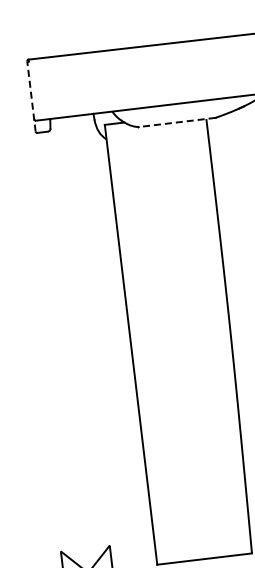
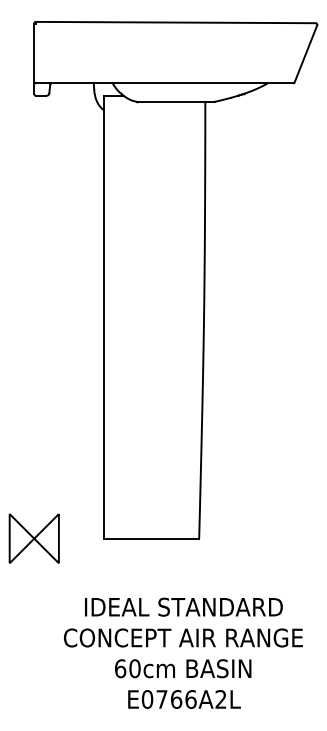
line: (31, 96) -> (34, 58), dashed -> solid
line: (176, 122) -> (175, 101), dashed -> solid

